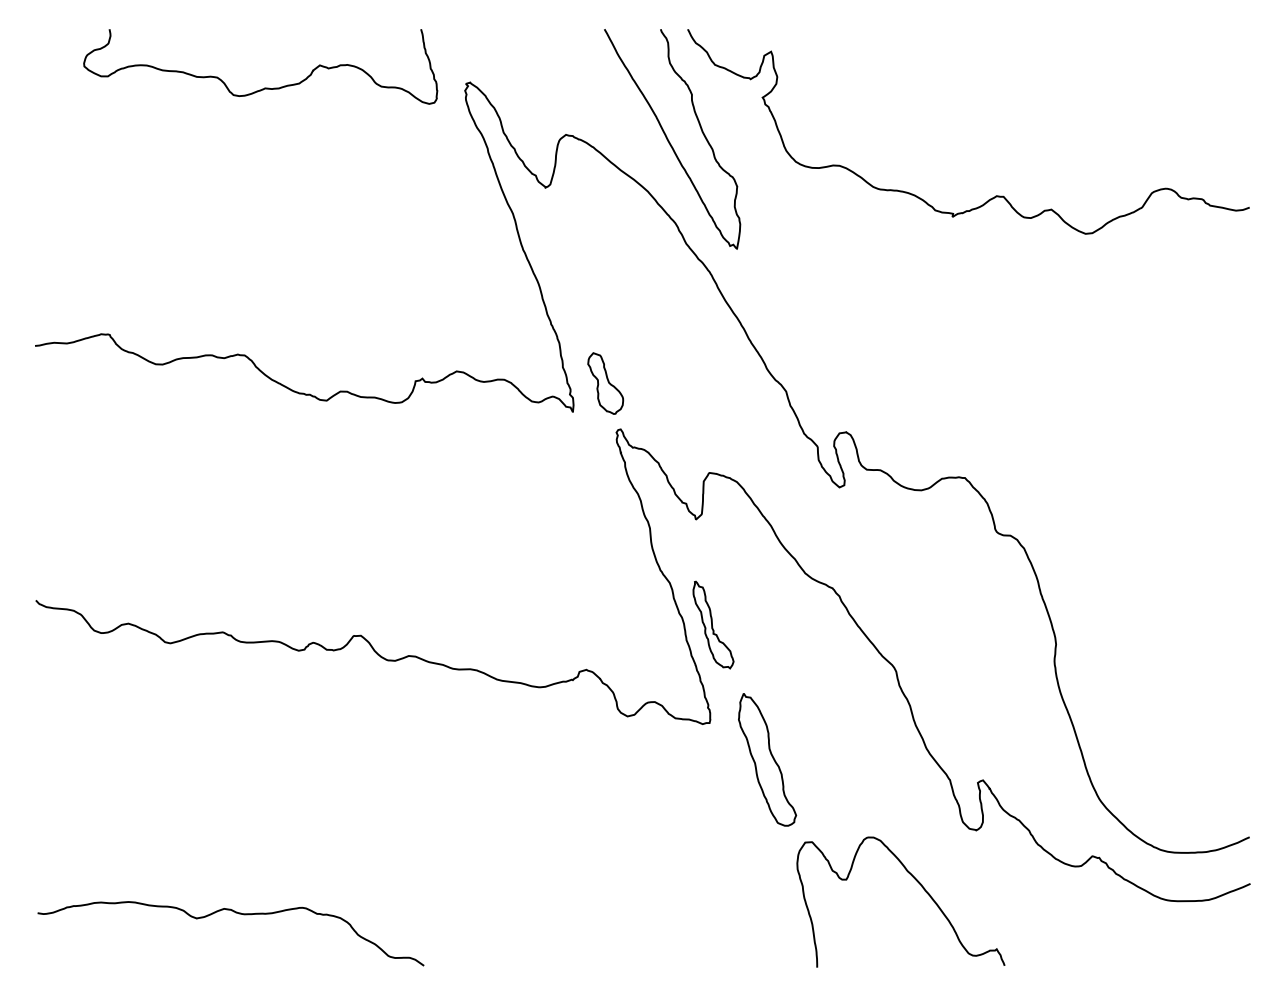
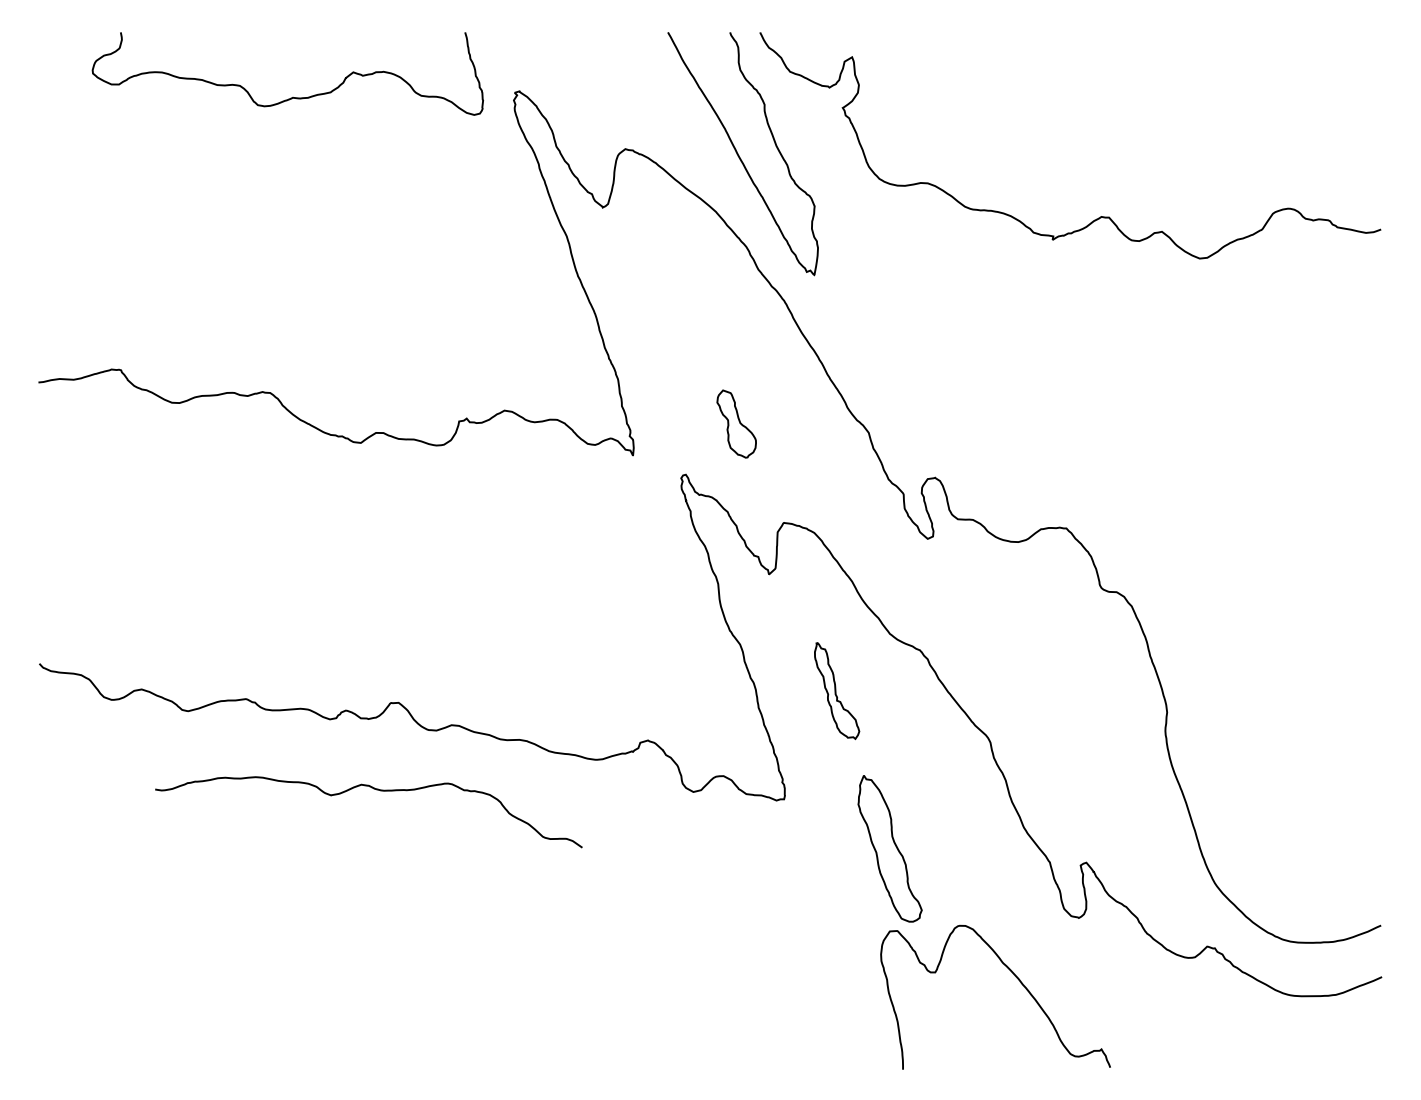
part: (605, 383) -> (736, 423), moved
part: (713, 624) -> (837, 690), moved
part: (767, 759) -> (890, 848), moved
curve: (235, 913) -> (373, 789), moved

